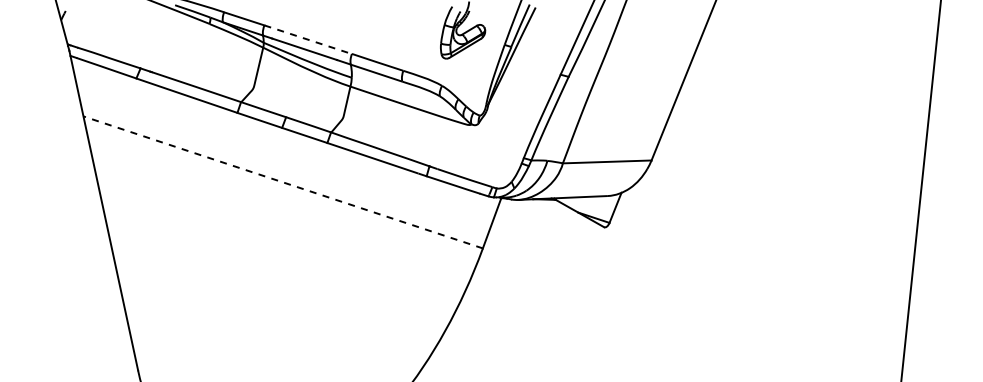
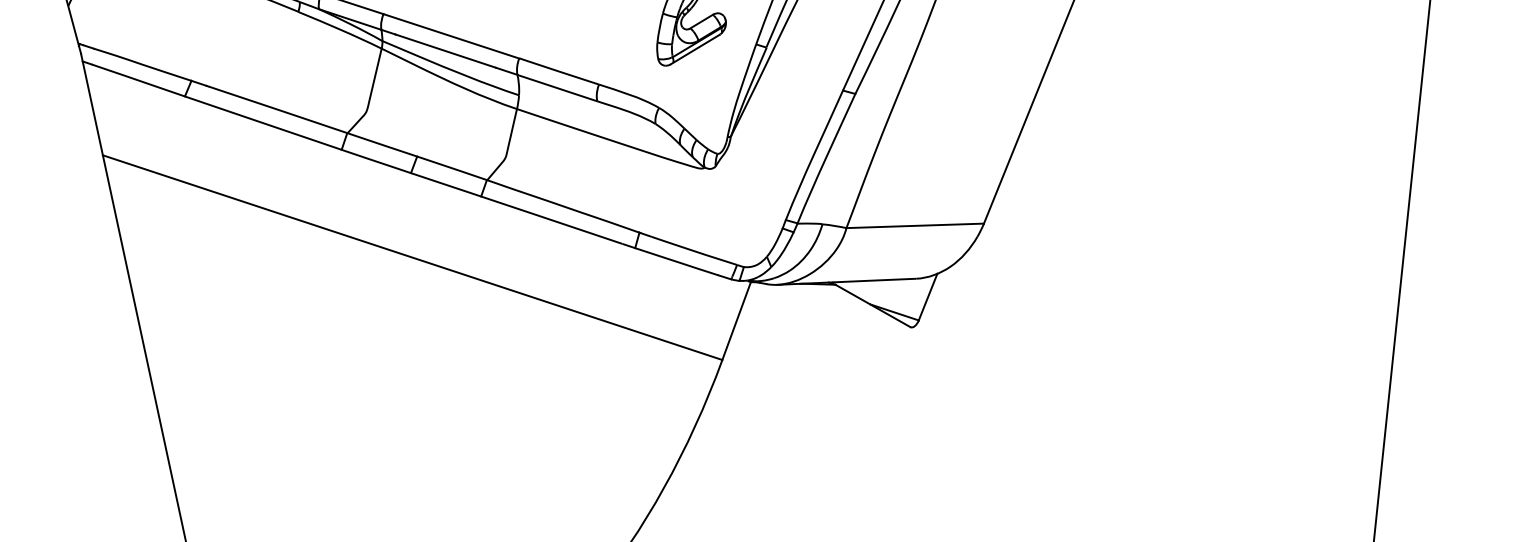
line: (308, 39) -> (451, 35), dashed -> solid
line: (282, 182) -> (411, 257), dashed -> solid

